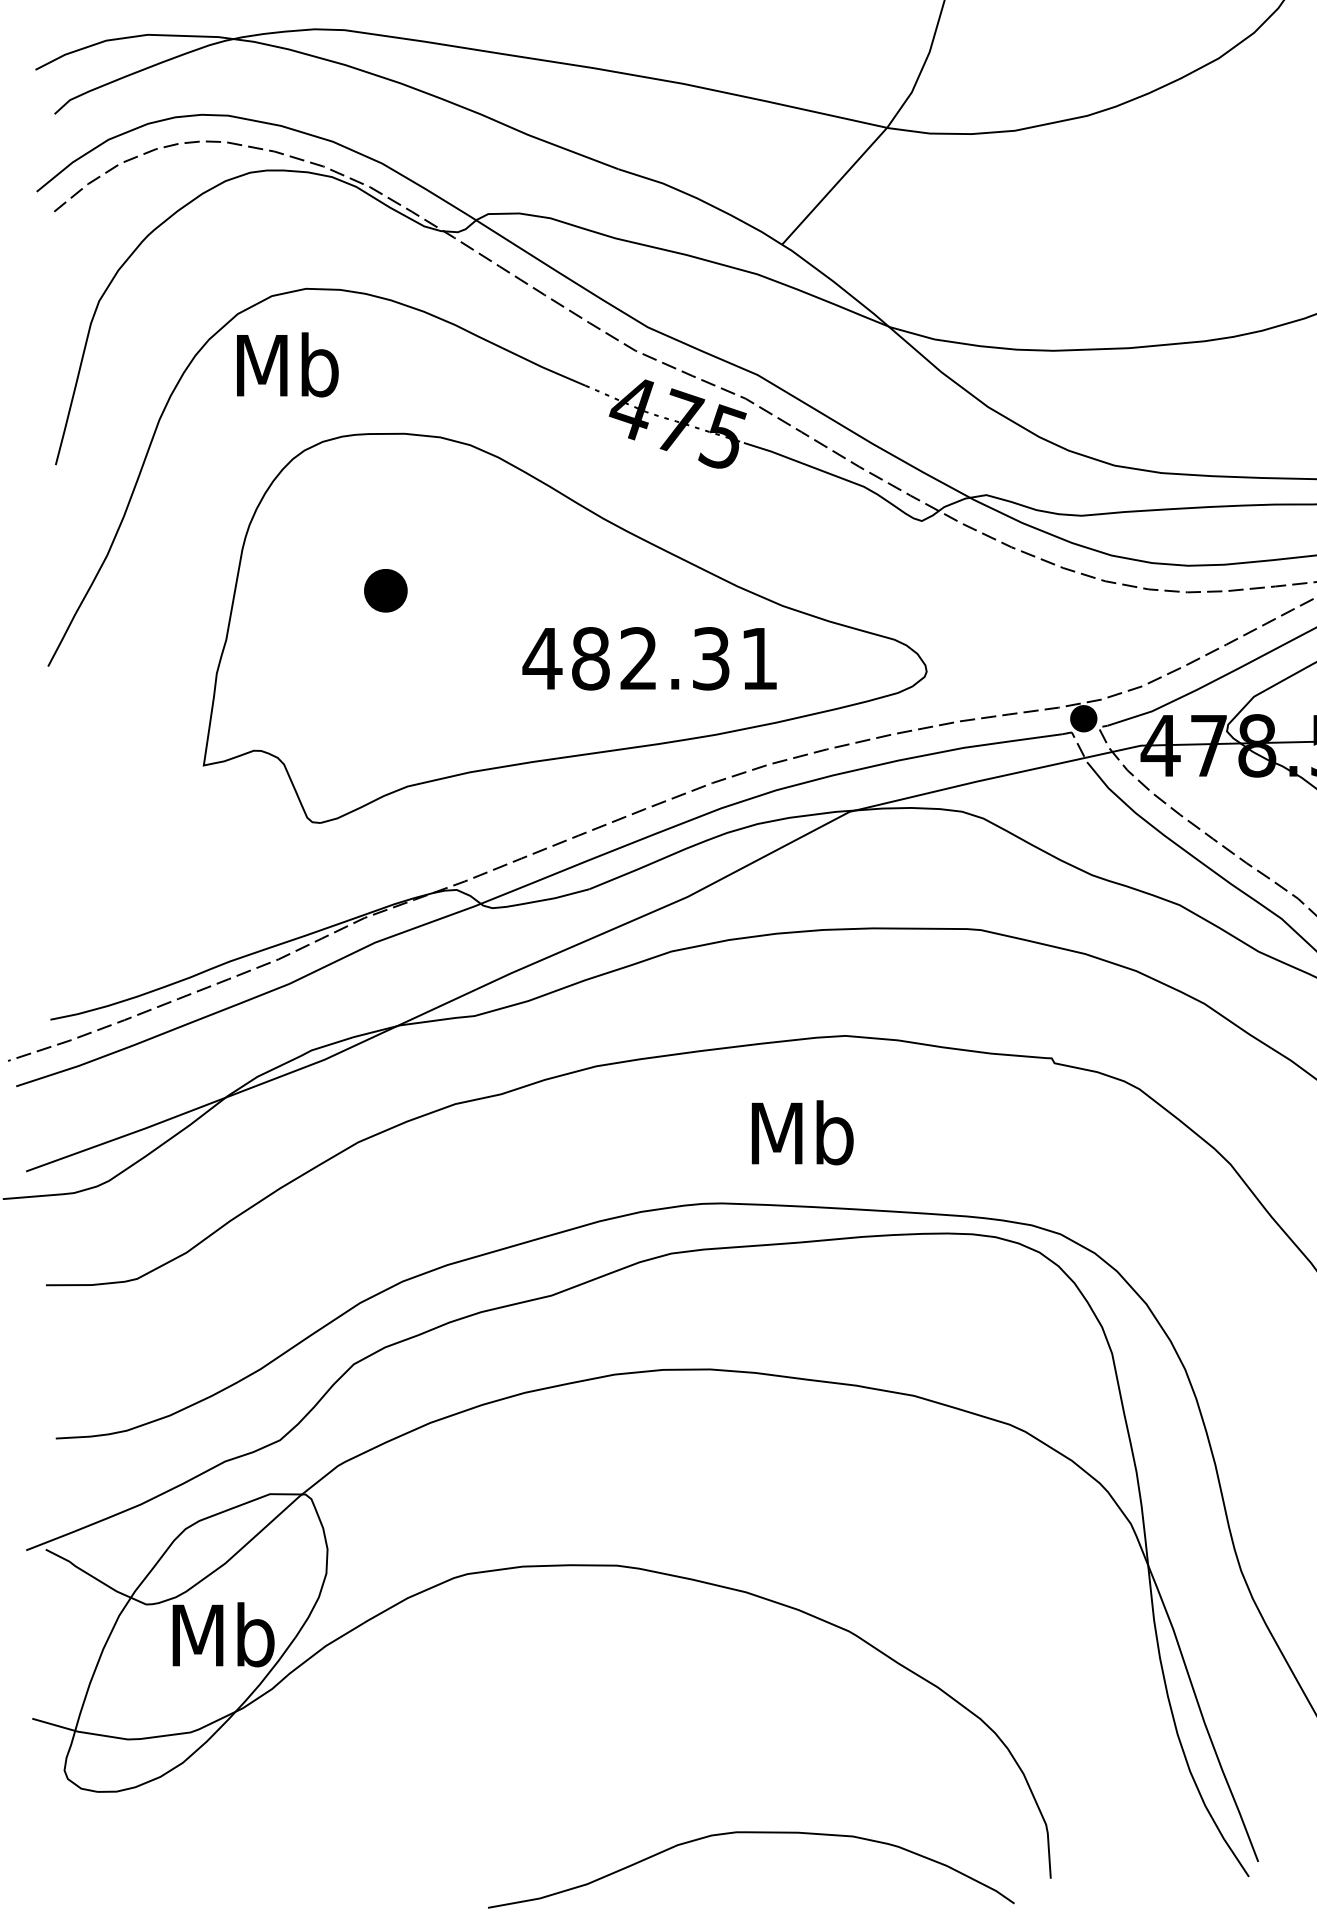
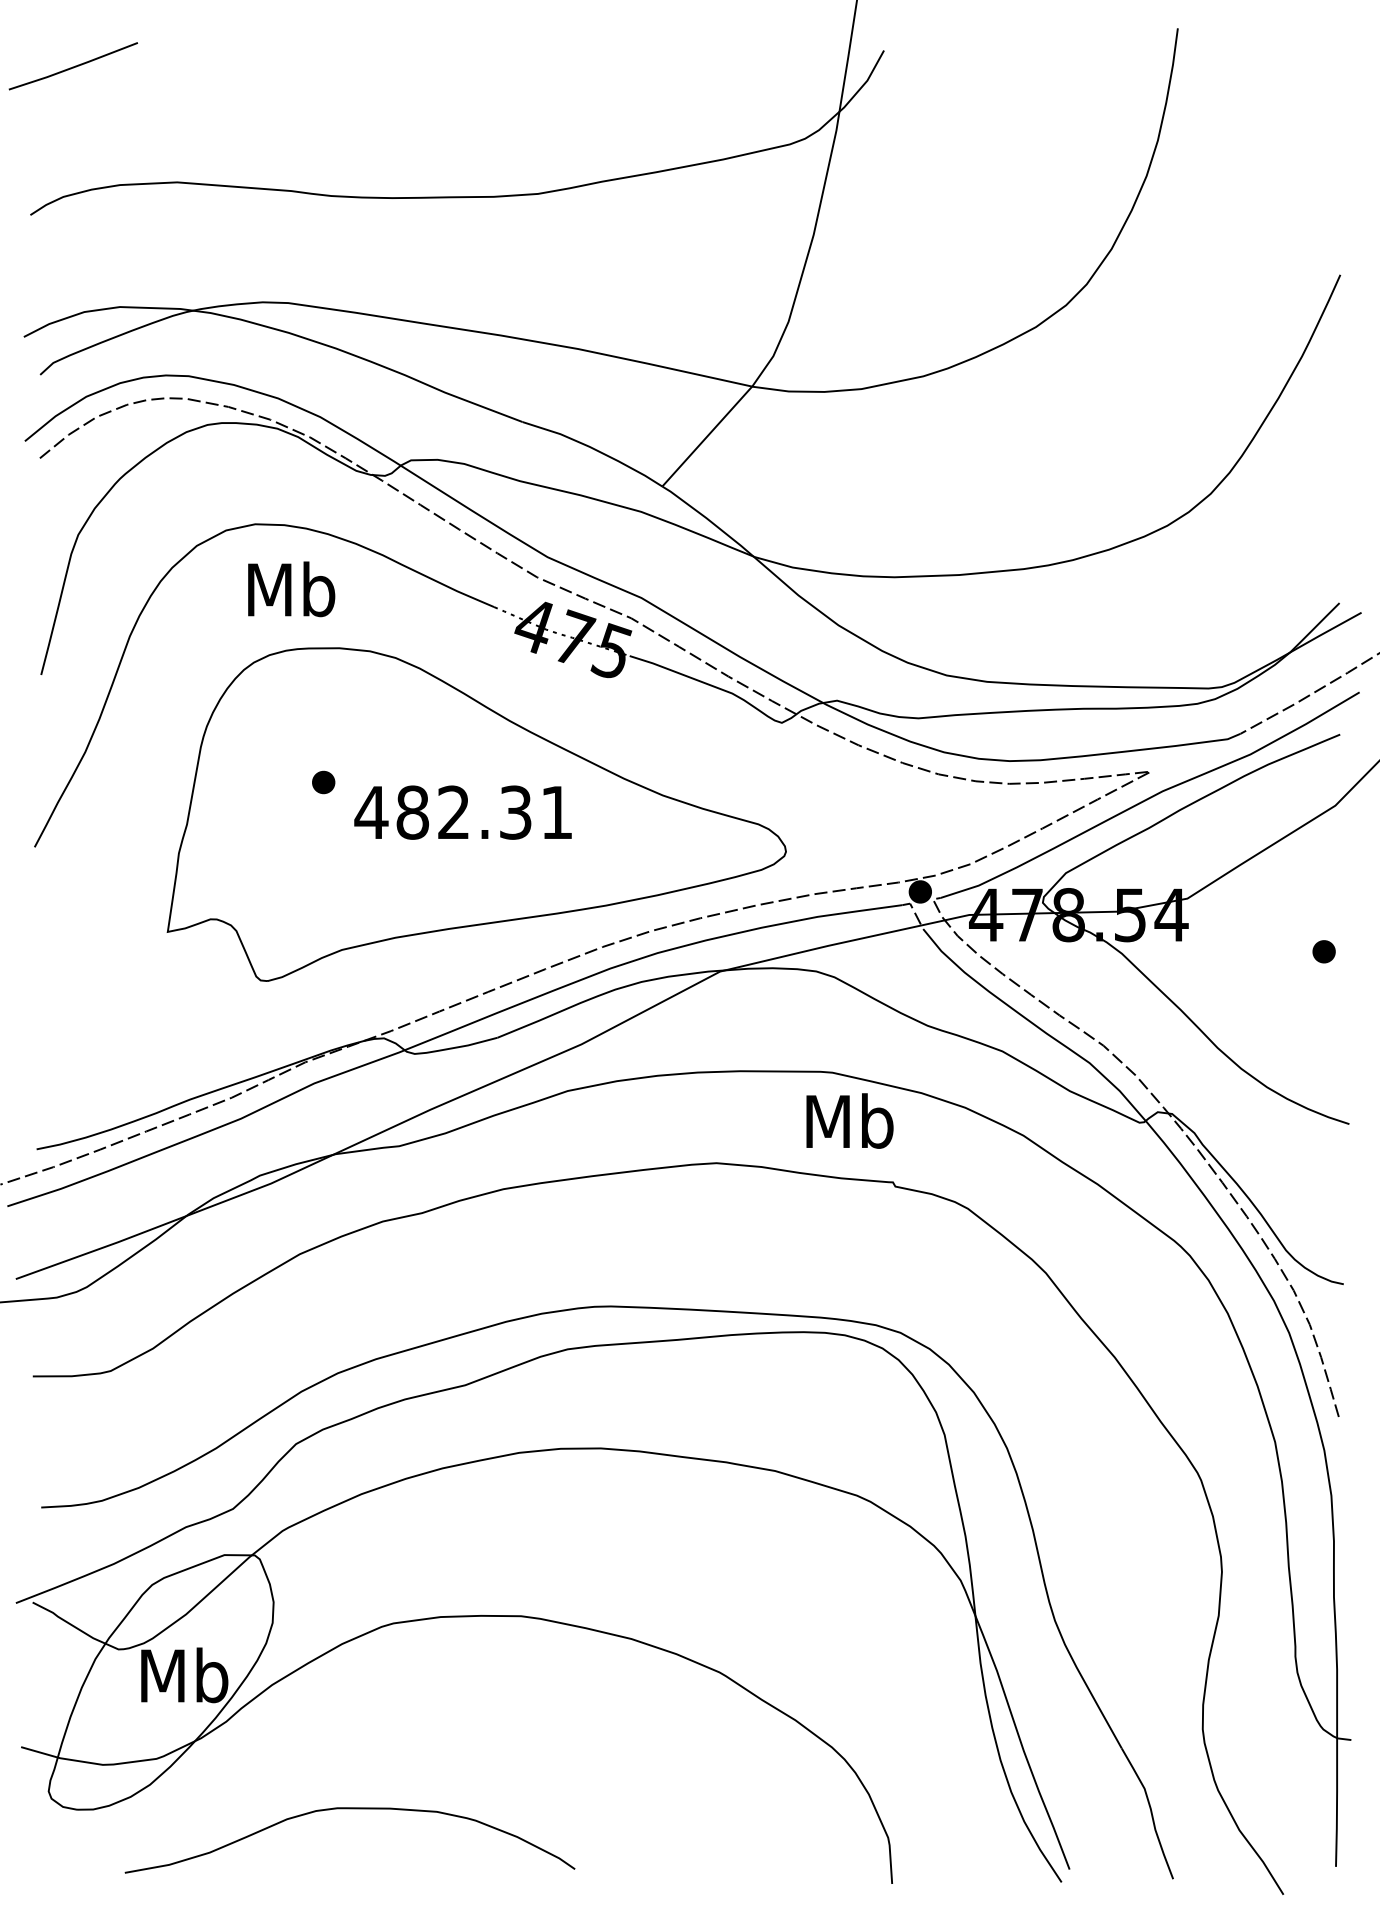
text: (287, 365) -> (291, 589), moved
part: (385, 590) -> (323, 782), size x0.62
text: (648, 658) -> (462, 812), moved
text: (802, 1132) -> (849, 1120), moved
curve: (750, 1833) -> (349, 1809), moved

